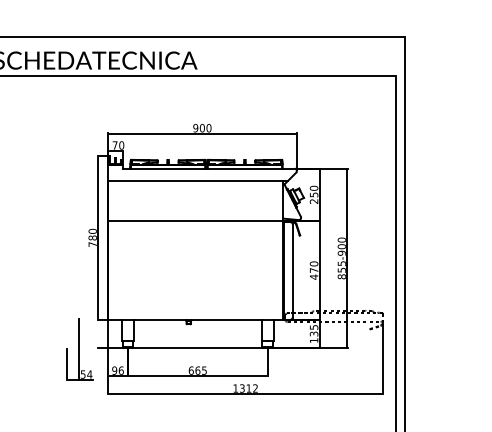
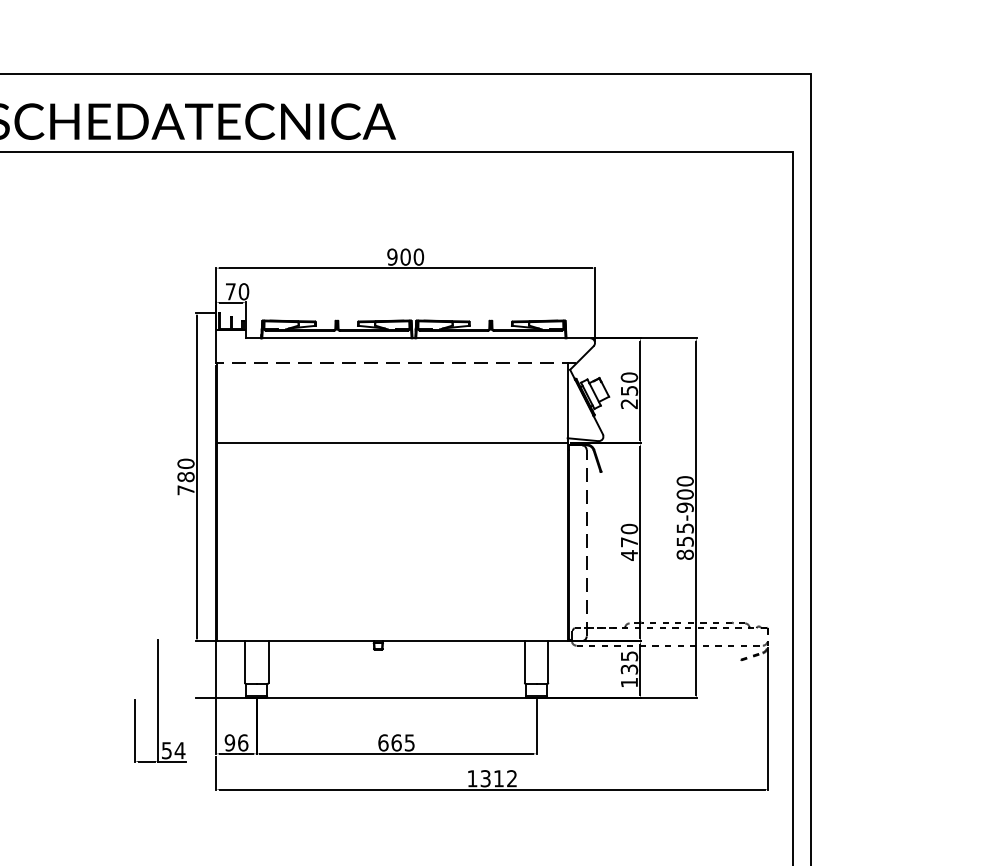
line: (197, 181) -> (395, 363), solid -> dashed
line: (292, 271) -> (586, 544), solid -> dashed

